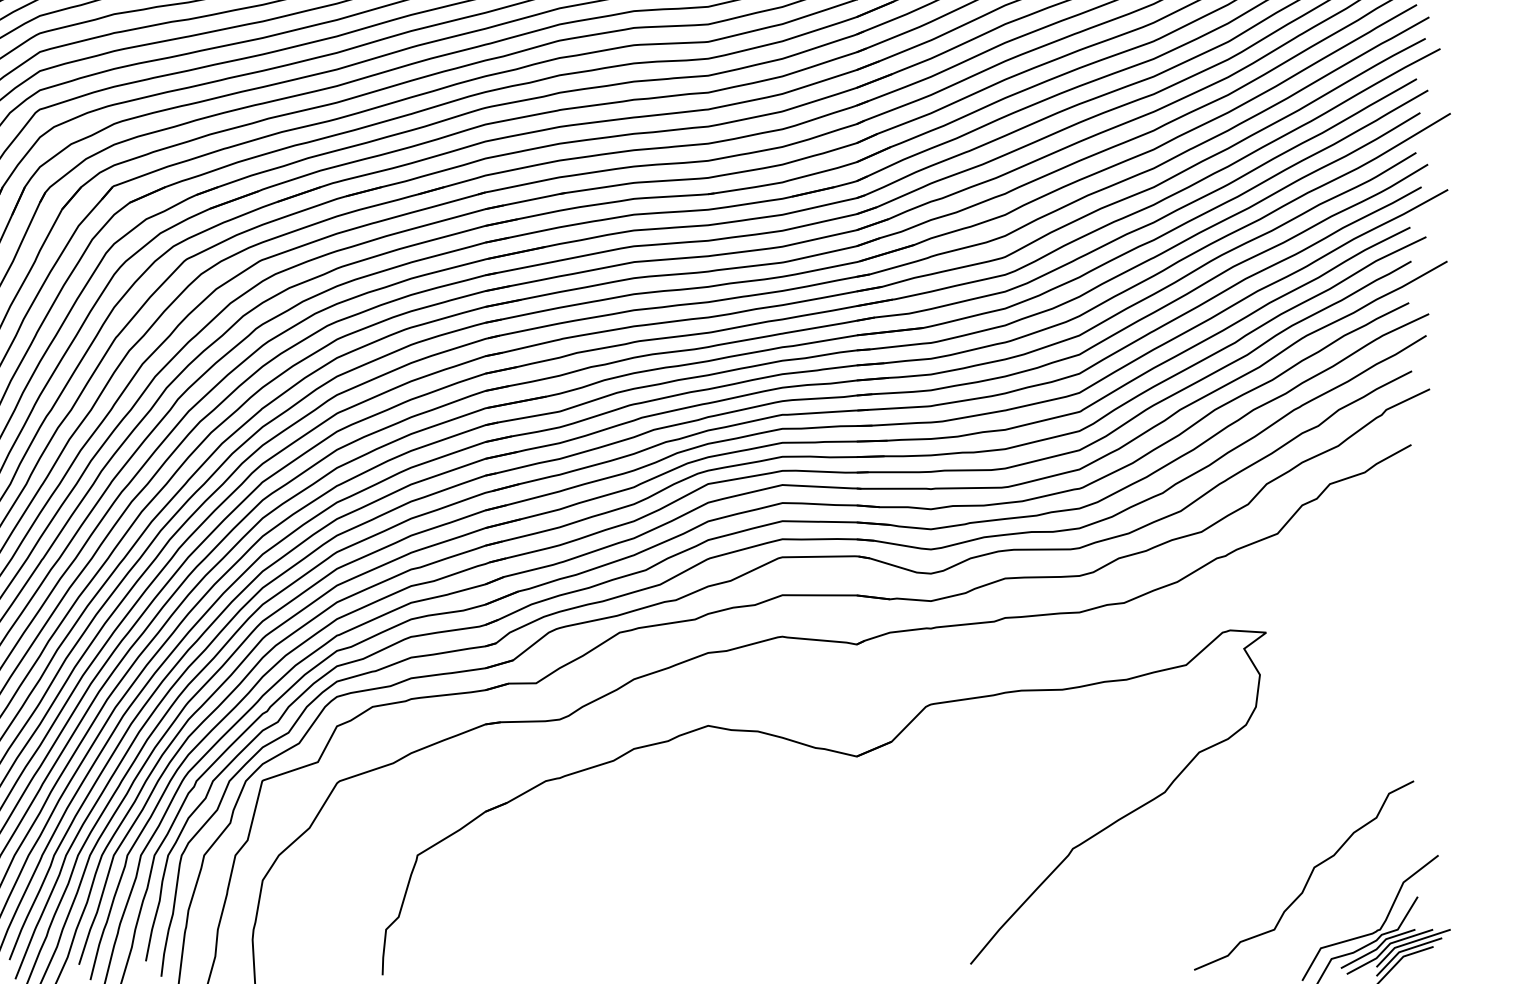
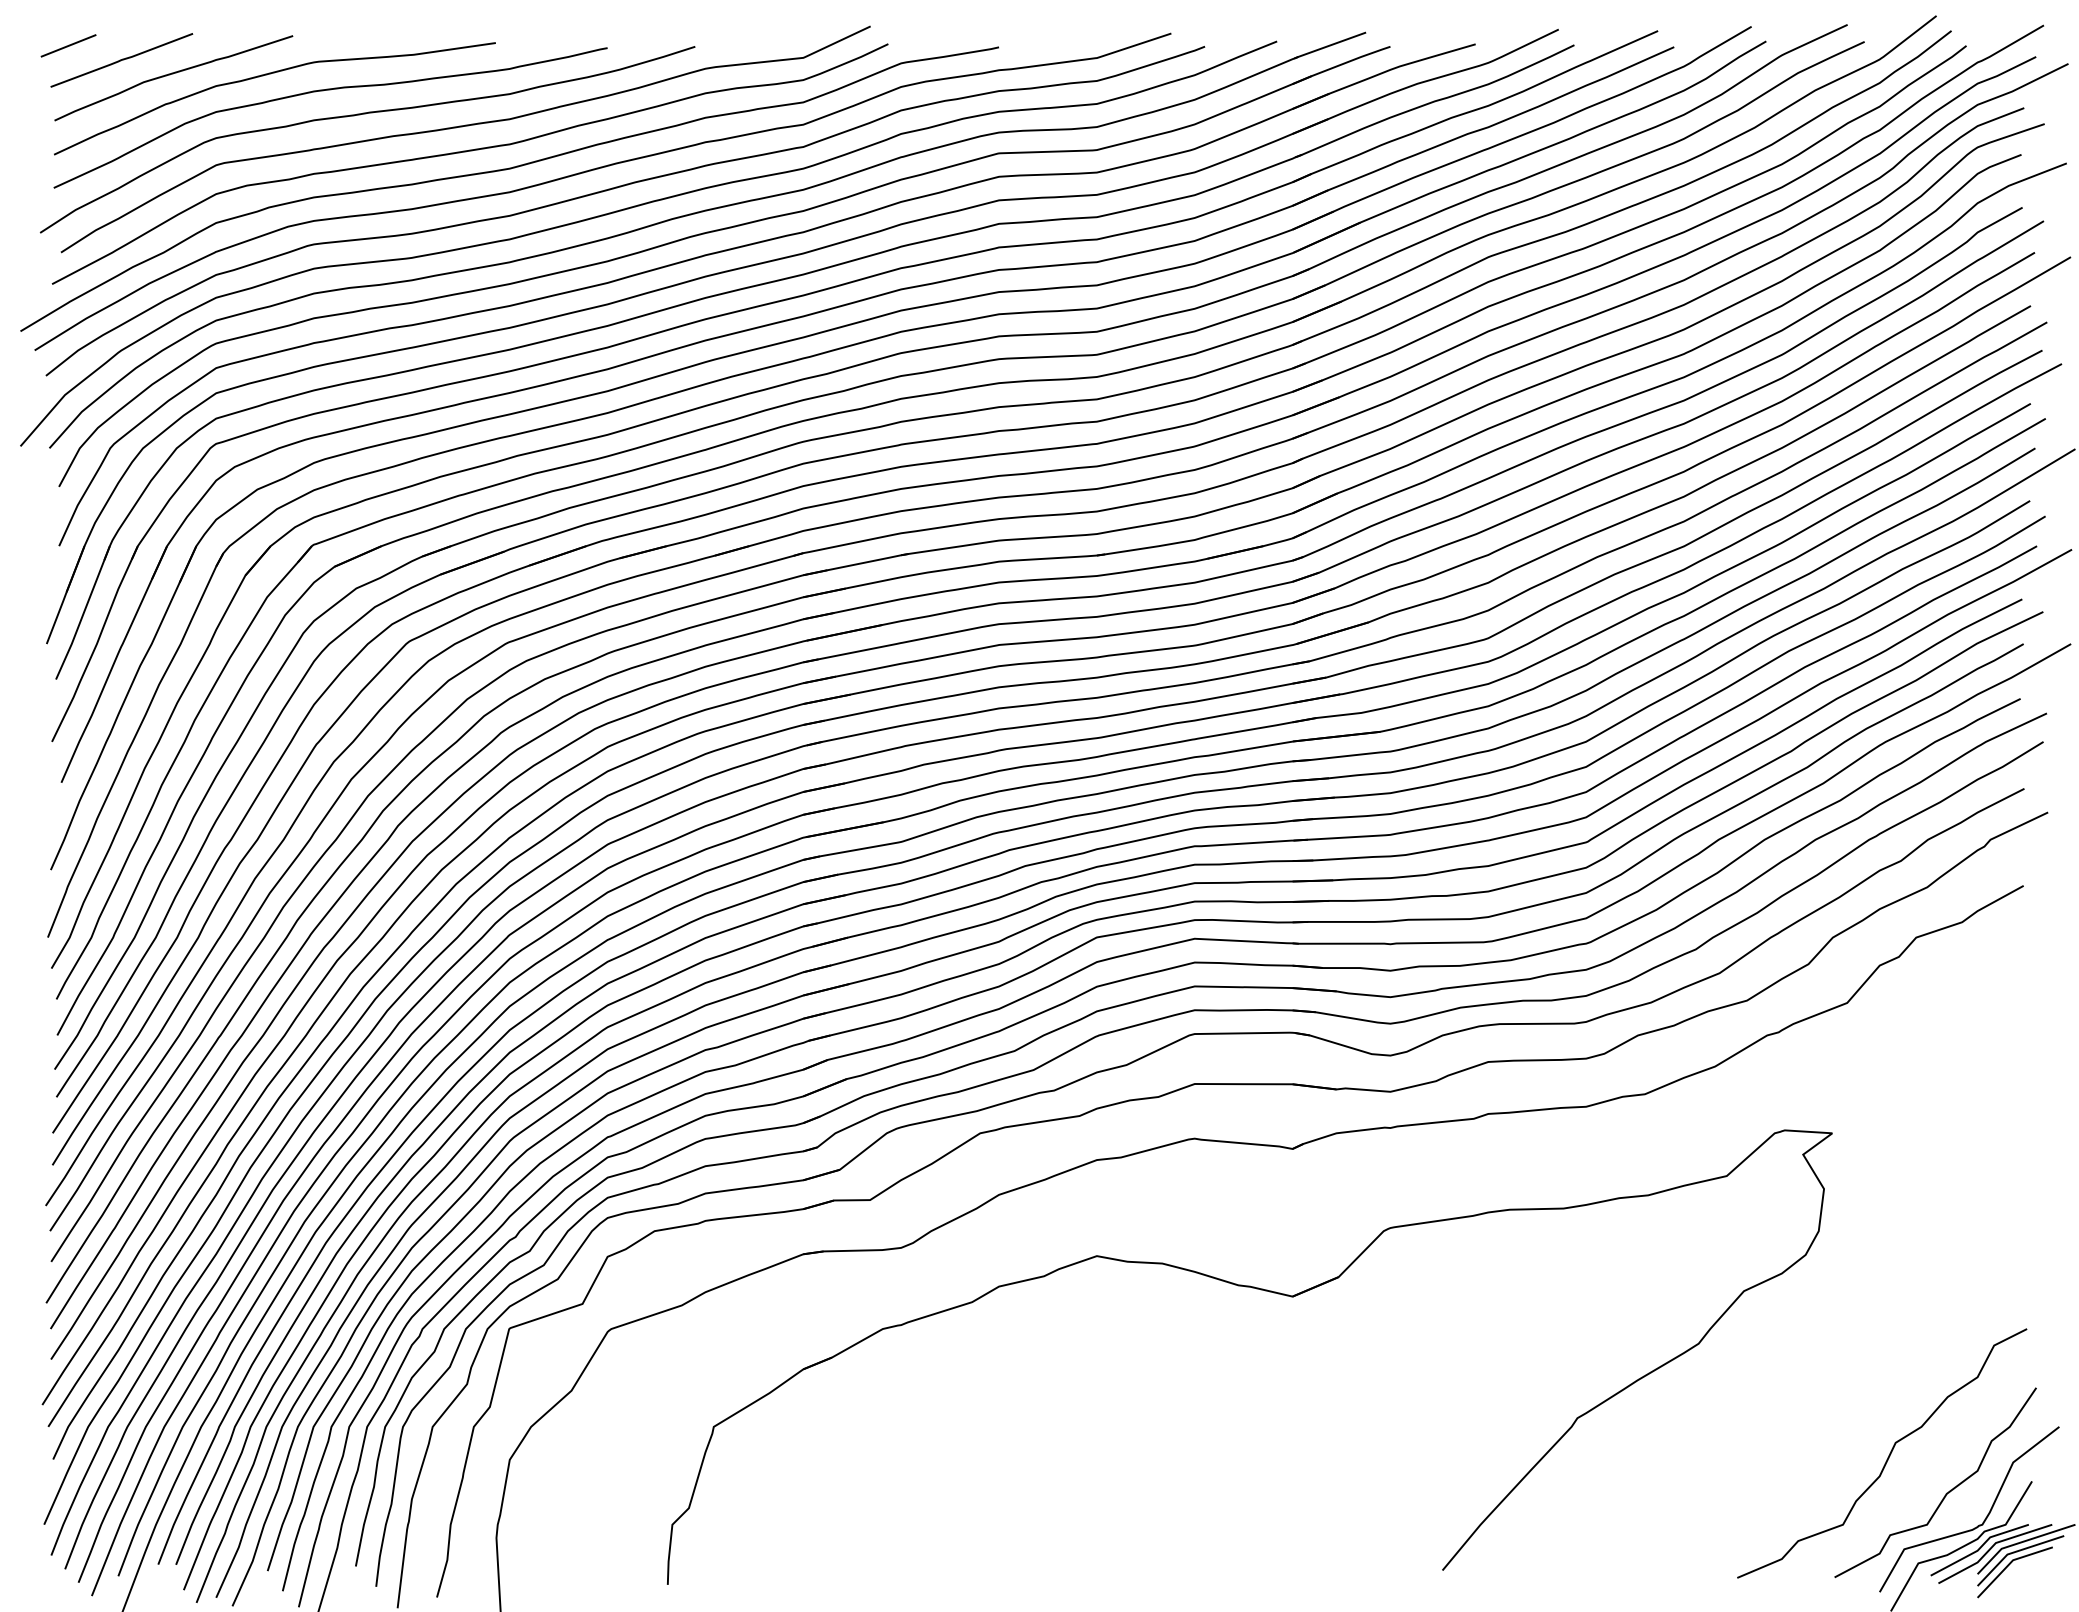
curve: (1352, 905) -> (1946, 1492), added

